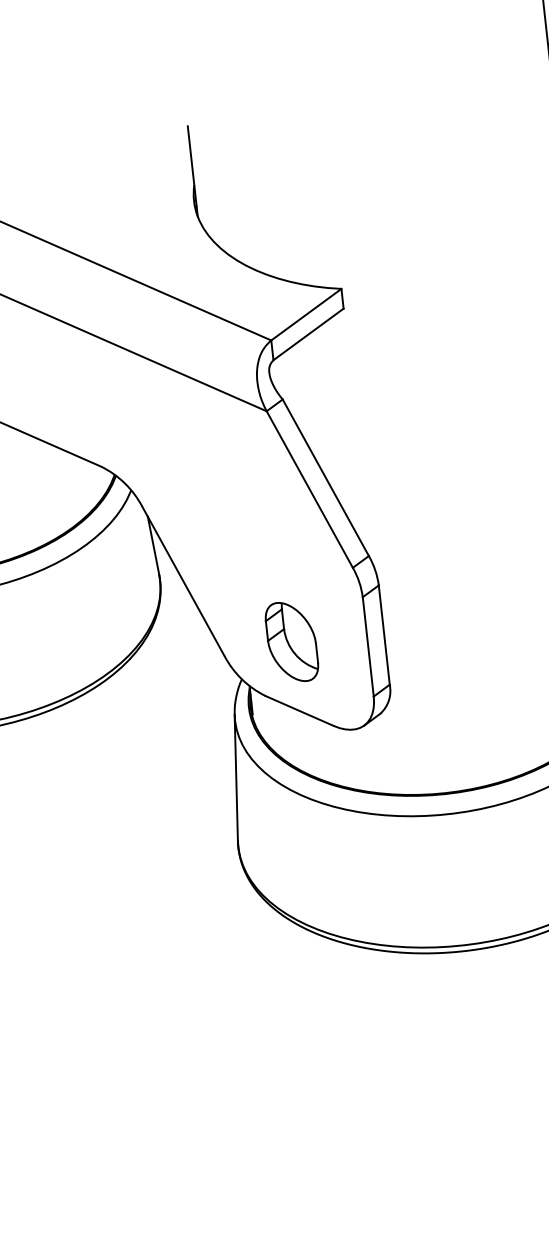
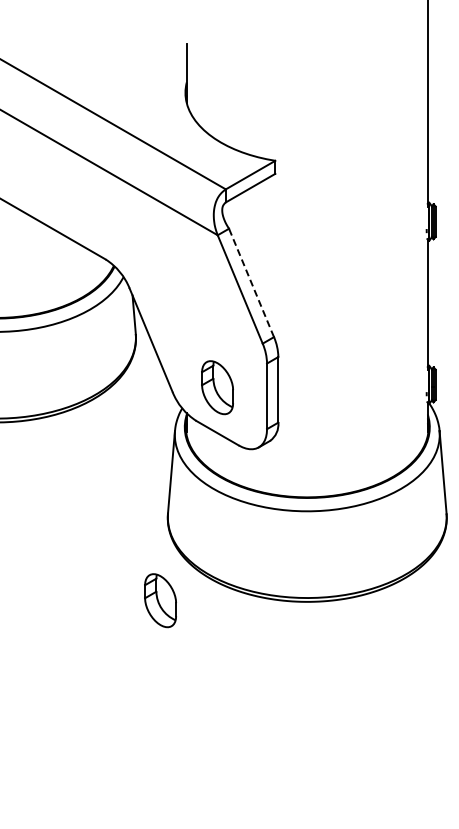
line: (325, 477) -> (251, 282), solid -> dashed
part: (241, 973) -> (160, 600), added

